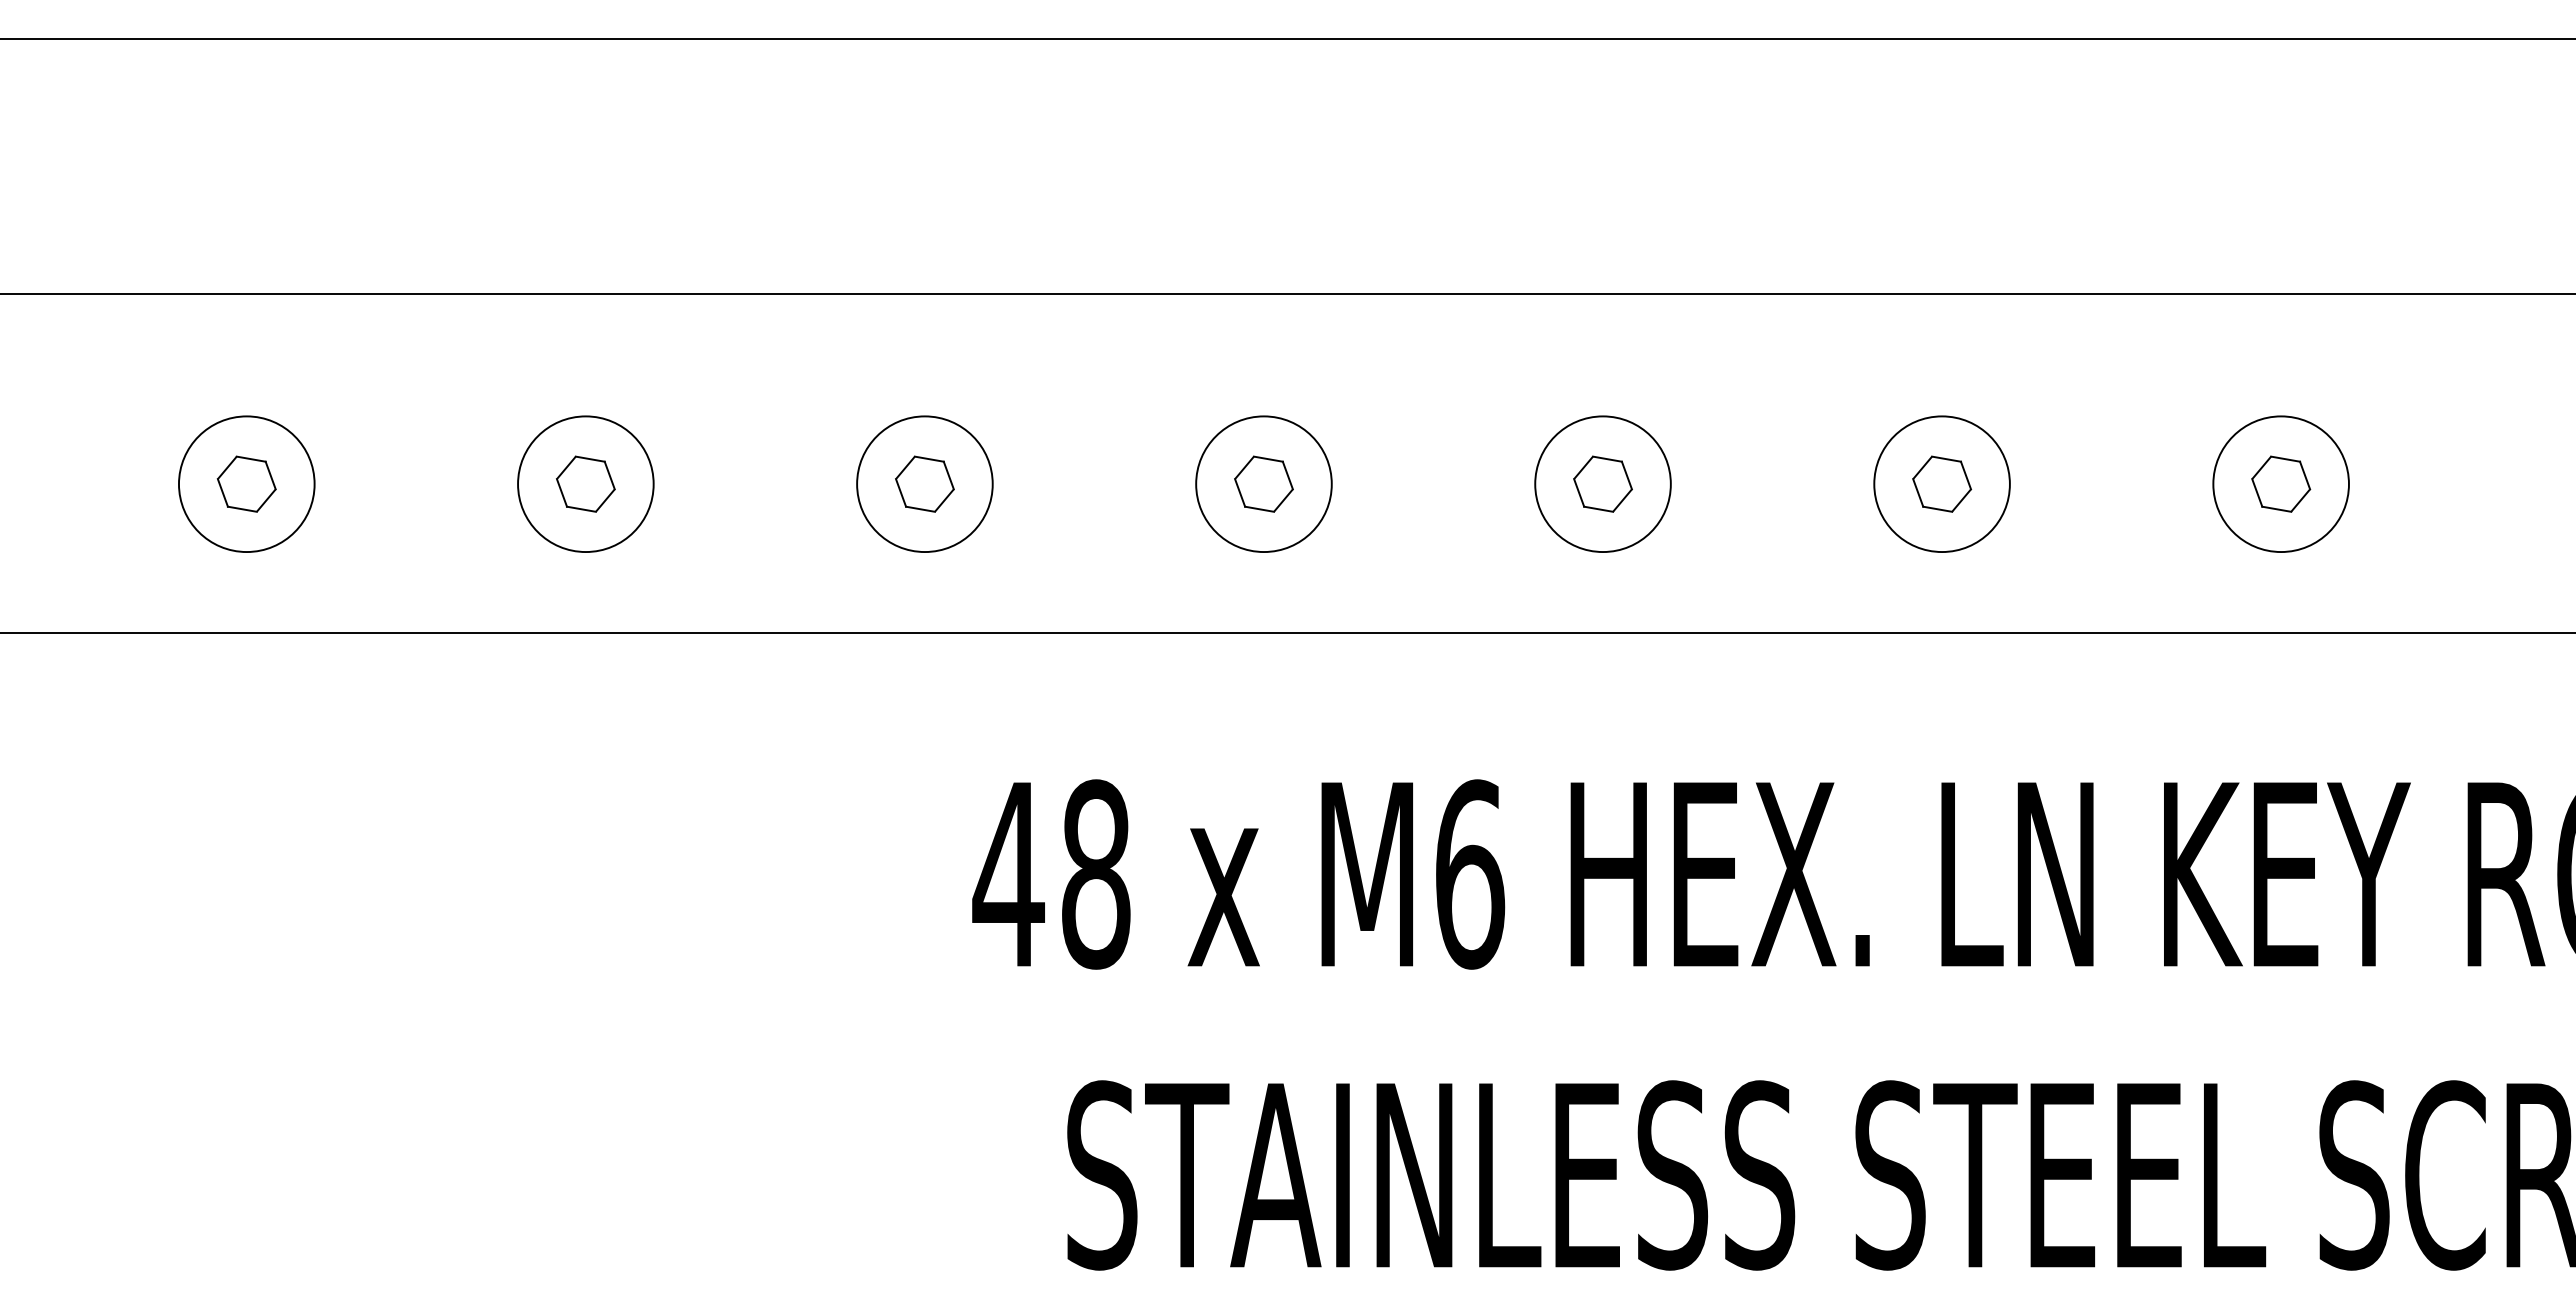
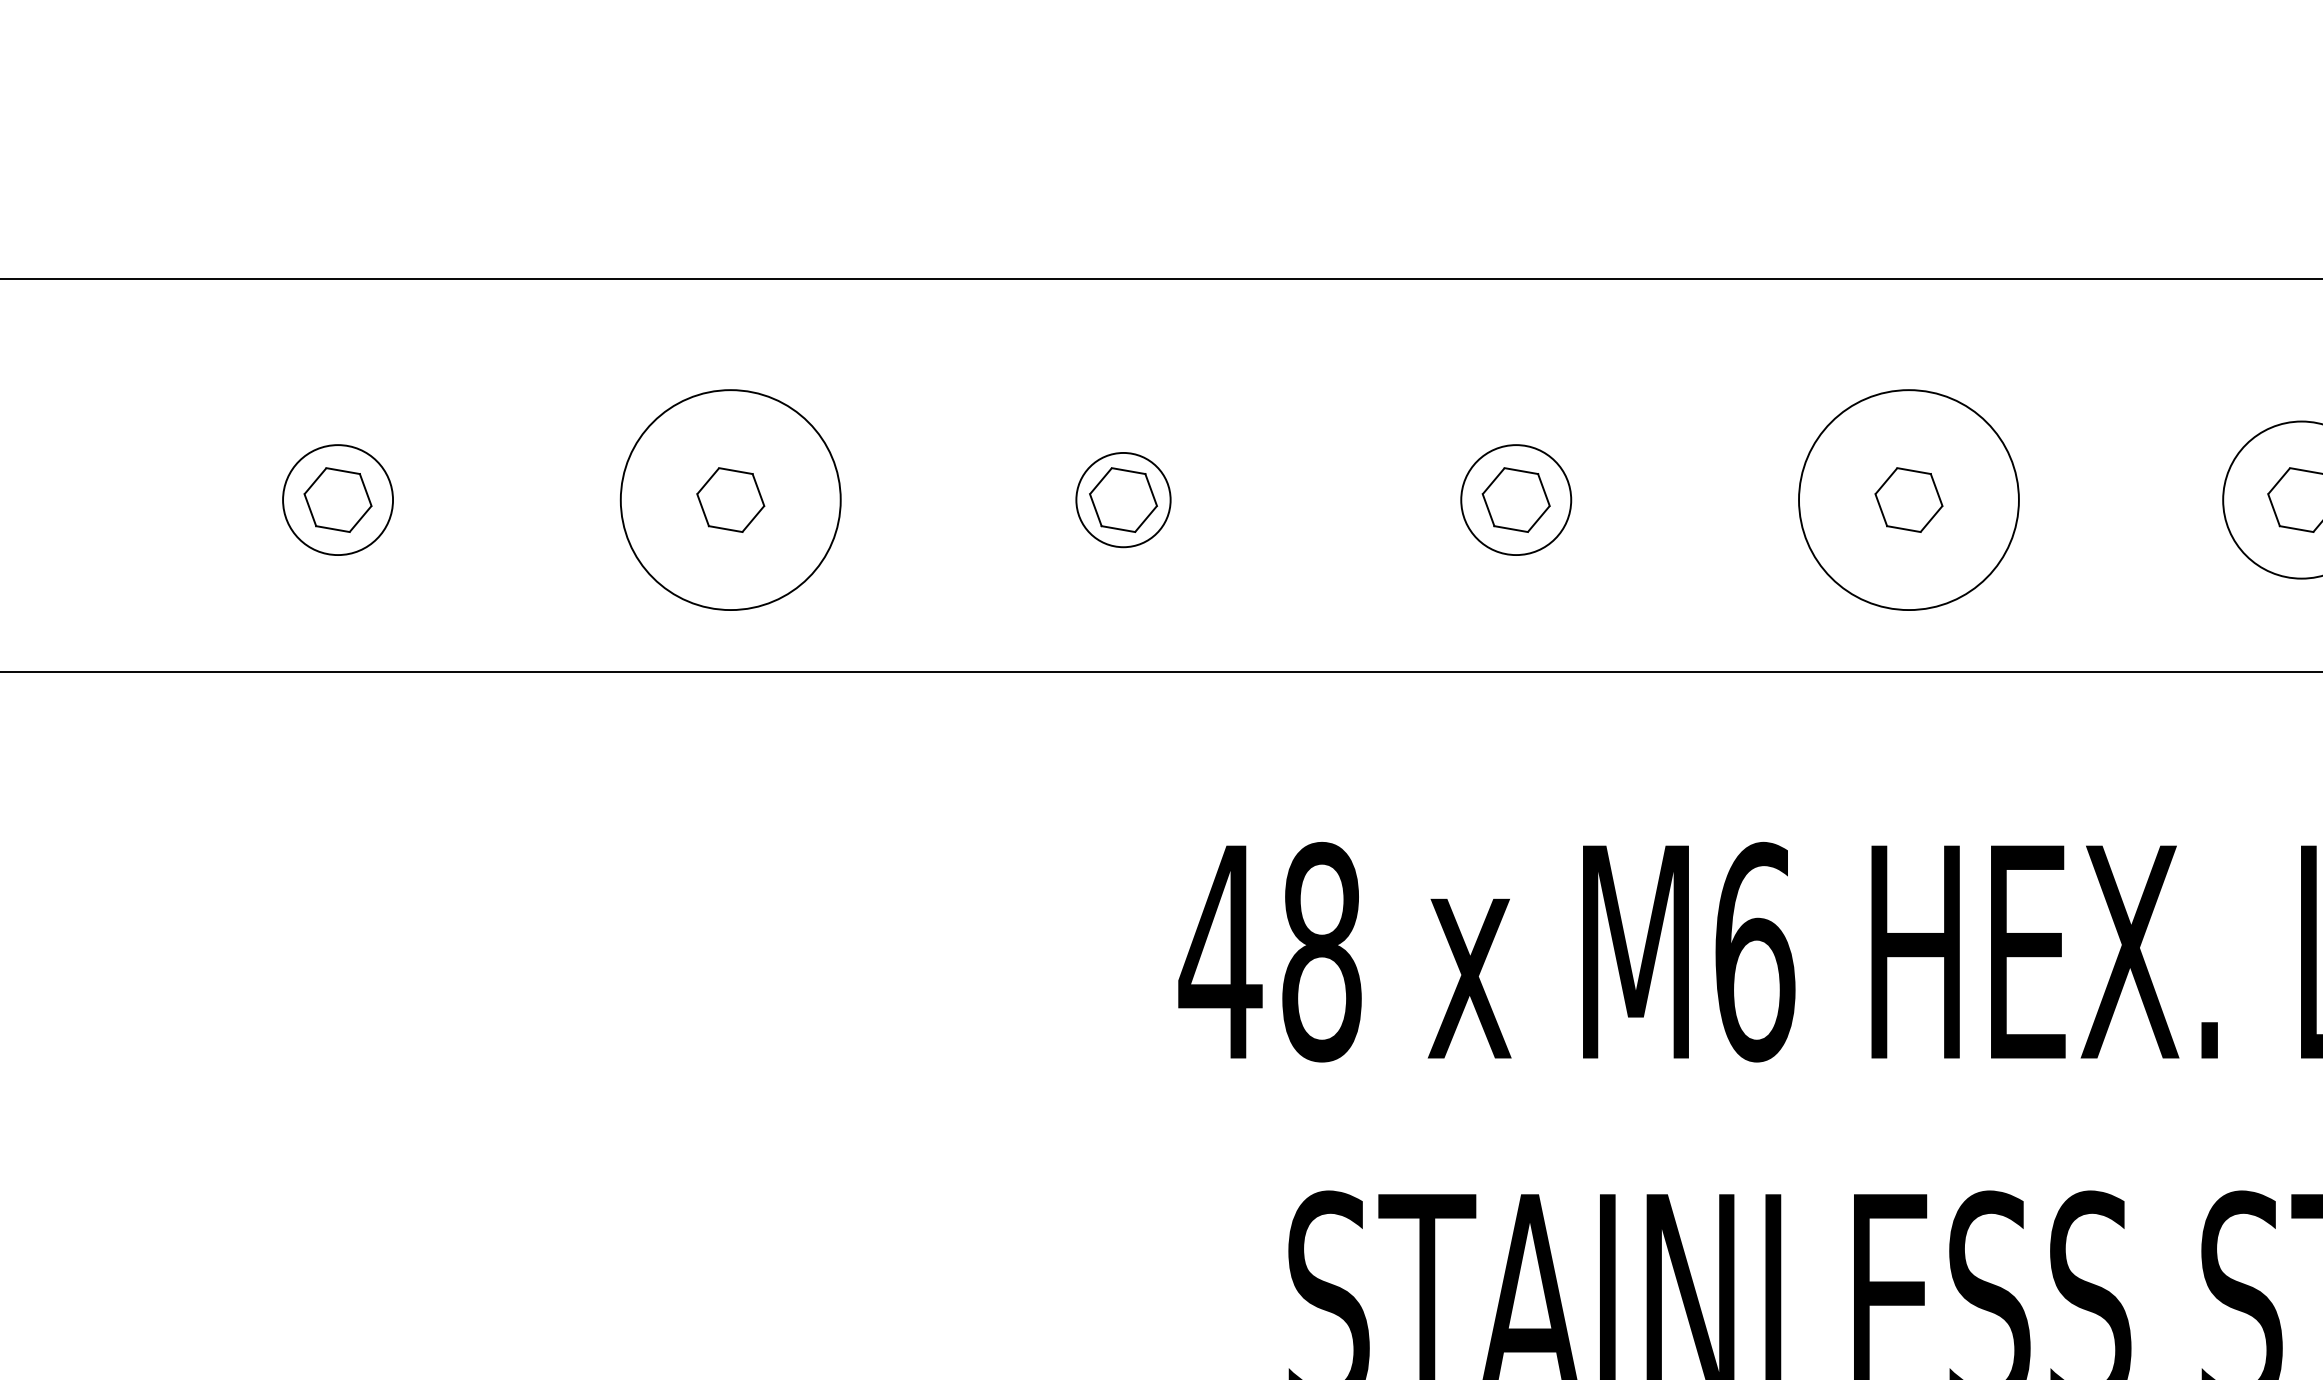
circle: (246, 484) -> (337, 500), size x0.7
circle: (585, 484) -> (730, 500), size x1.4
circle: (924, 484) -> (1123, 500), size x0.6
circle: (1263, 484) -> (1515, 500), size x0.7
circle: (1602, 484) -> (1908, 500), size x1.4

